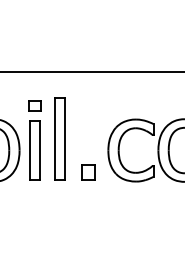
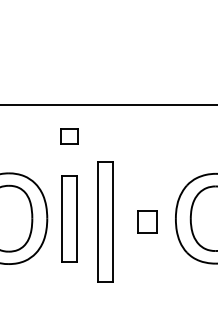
part: (34, 105) -> (68, 136), moved
part: (59, 138) -> (105, 221), moved
part: (88, 172) -> (147, 221), moved

